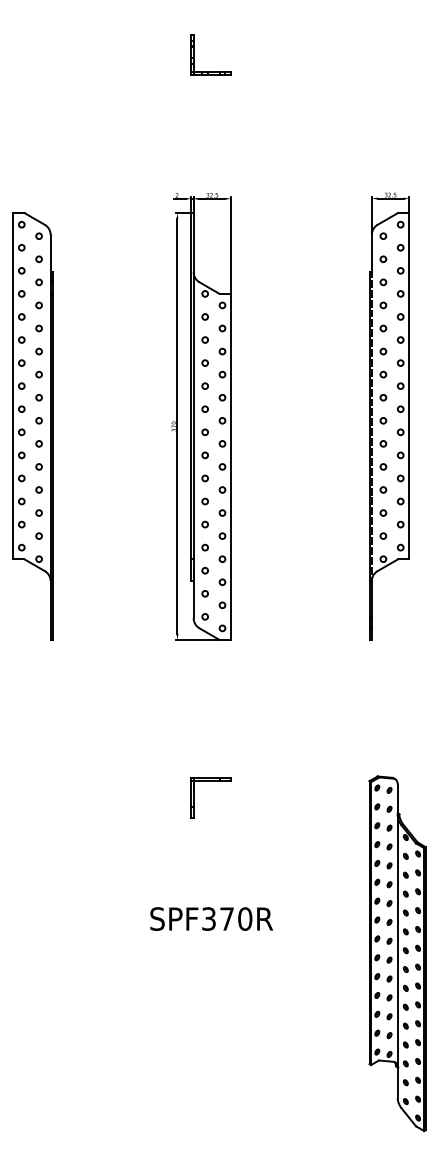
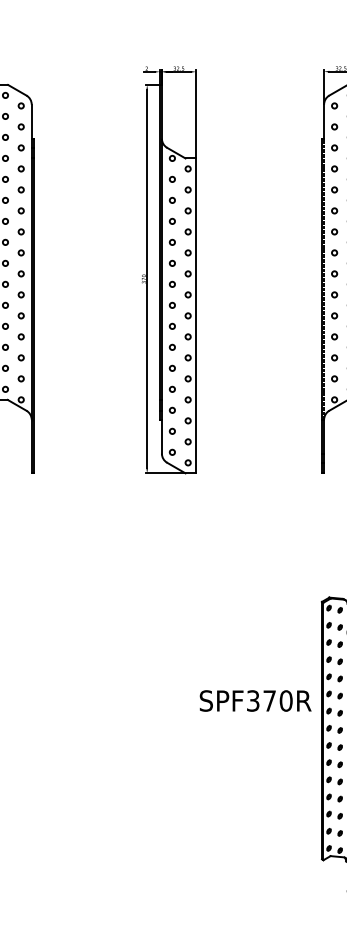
part: (210, 781) -> (177, 602), removed
text: (211, 918) -> (255, 700), moved

